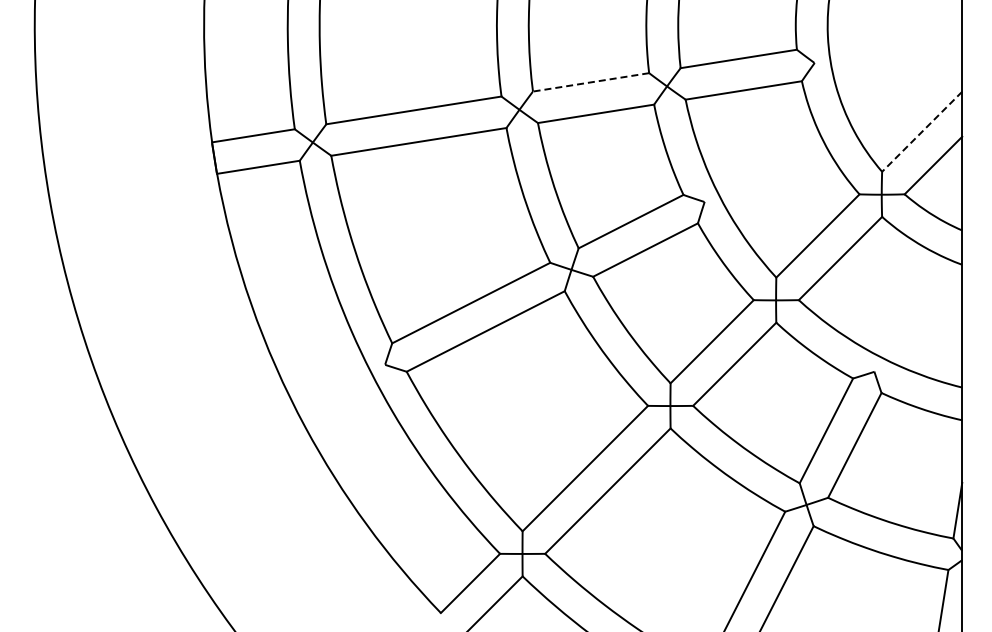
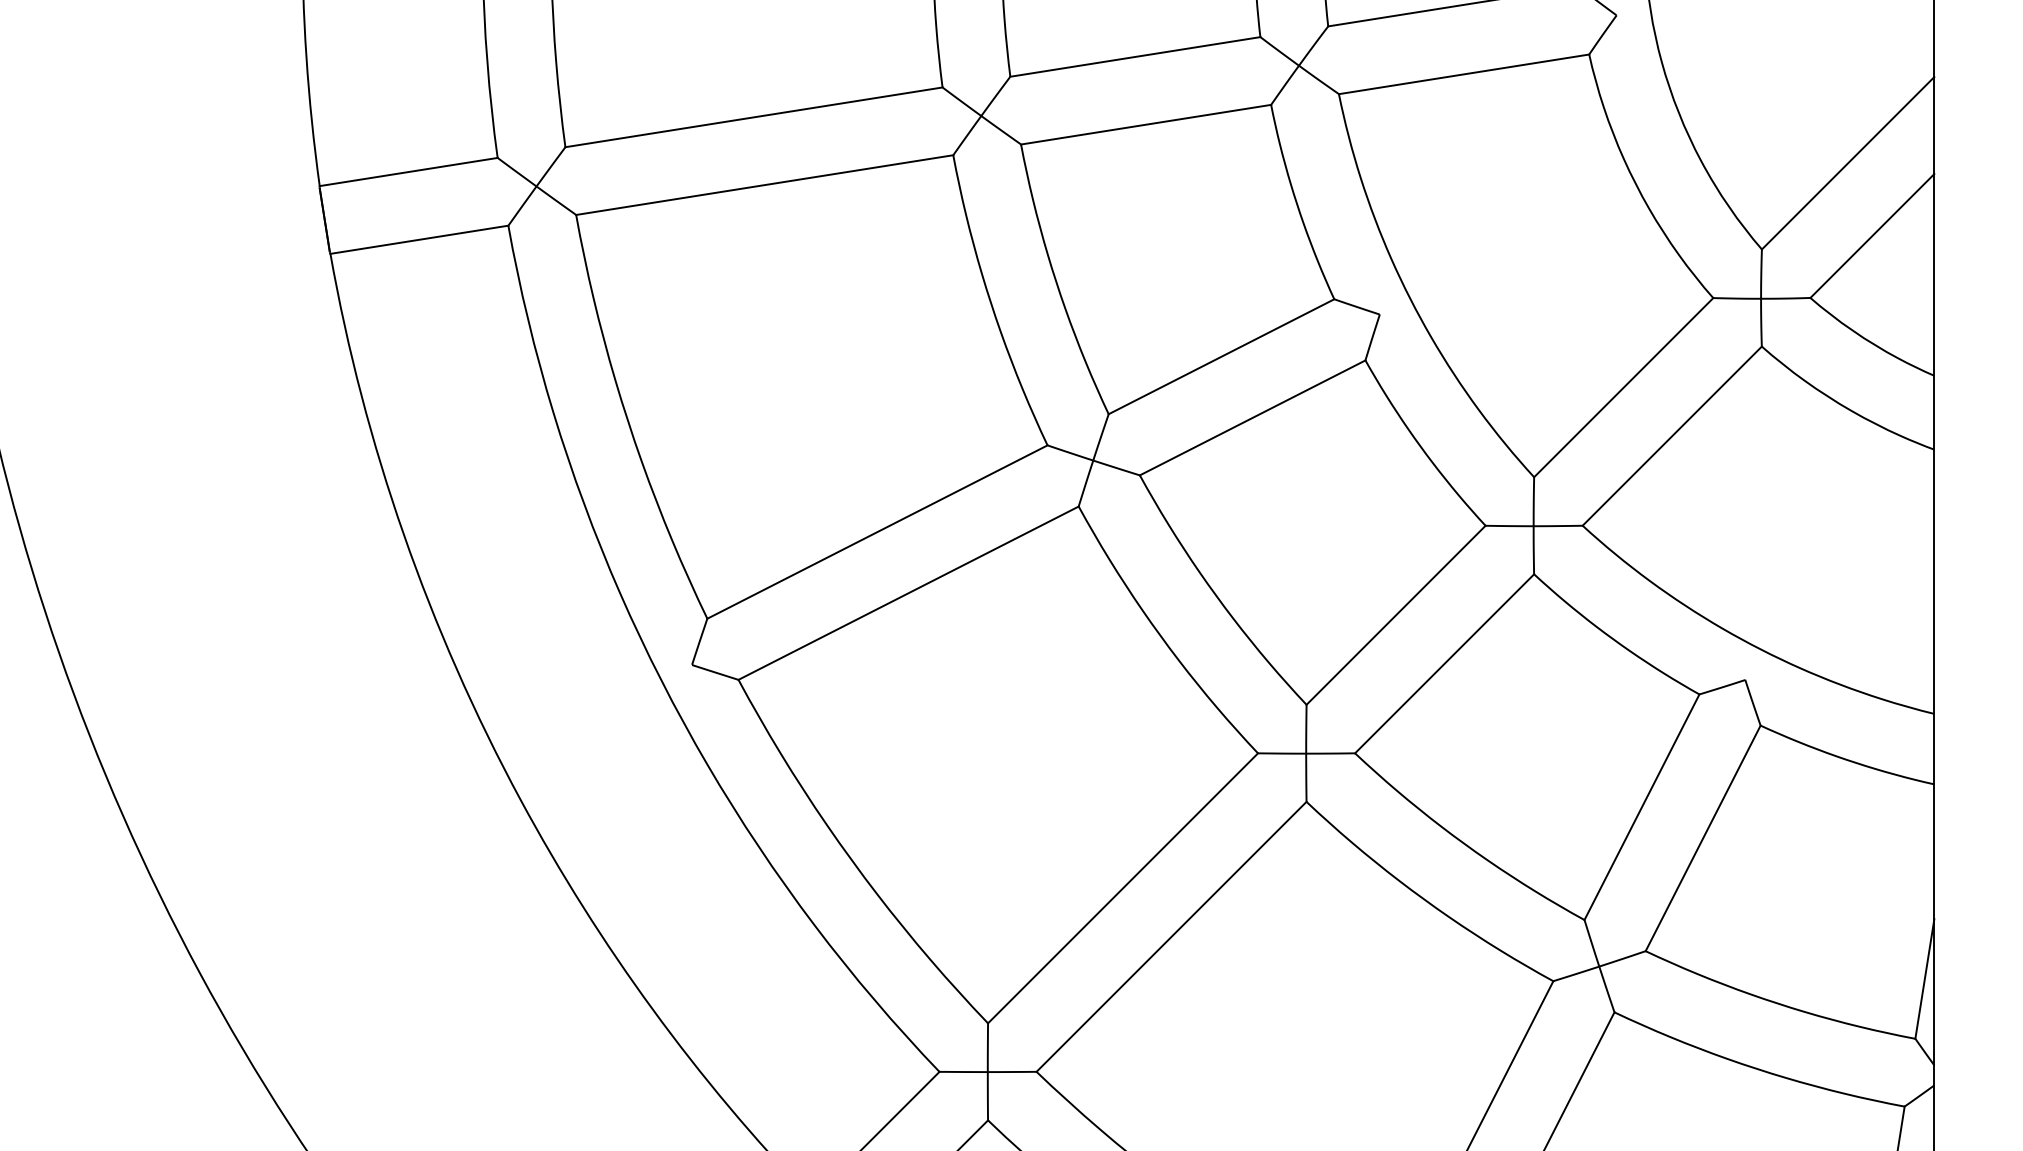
line: (591, 82) -> (1136, 57), dashed -> solid
line: (922, 131) -> (1848, 162), dashed -> solid

